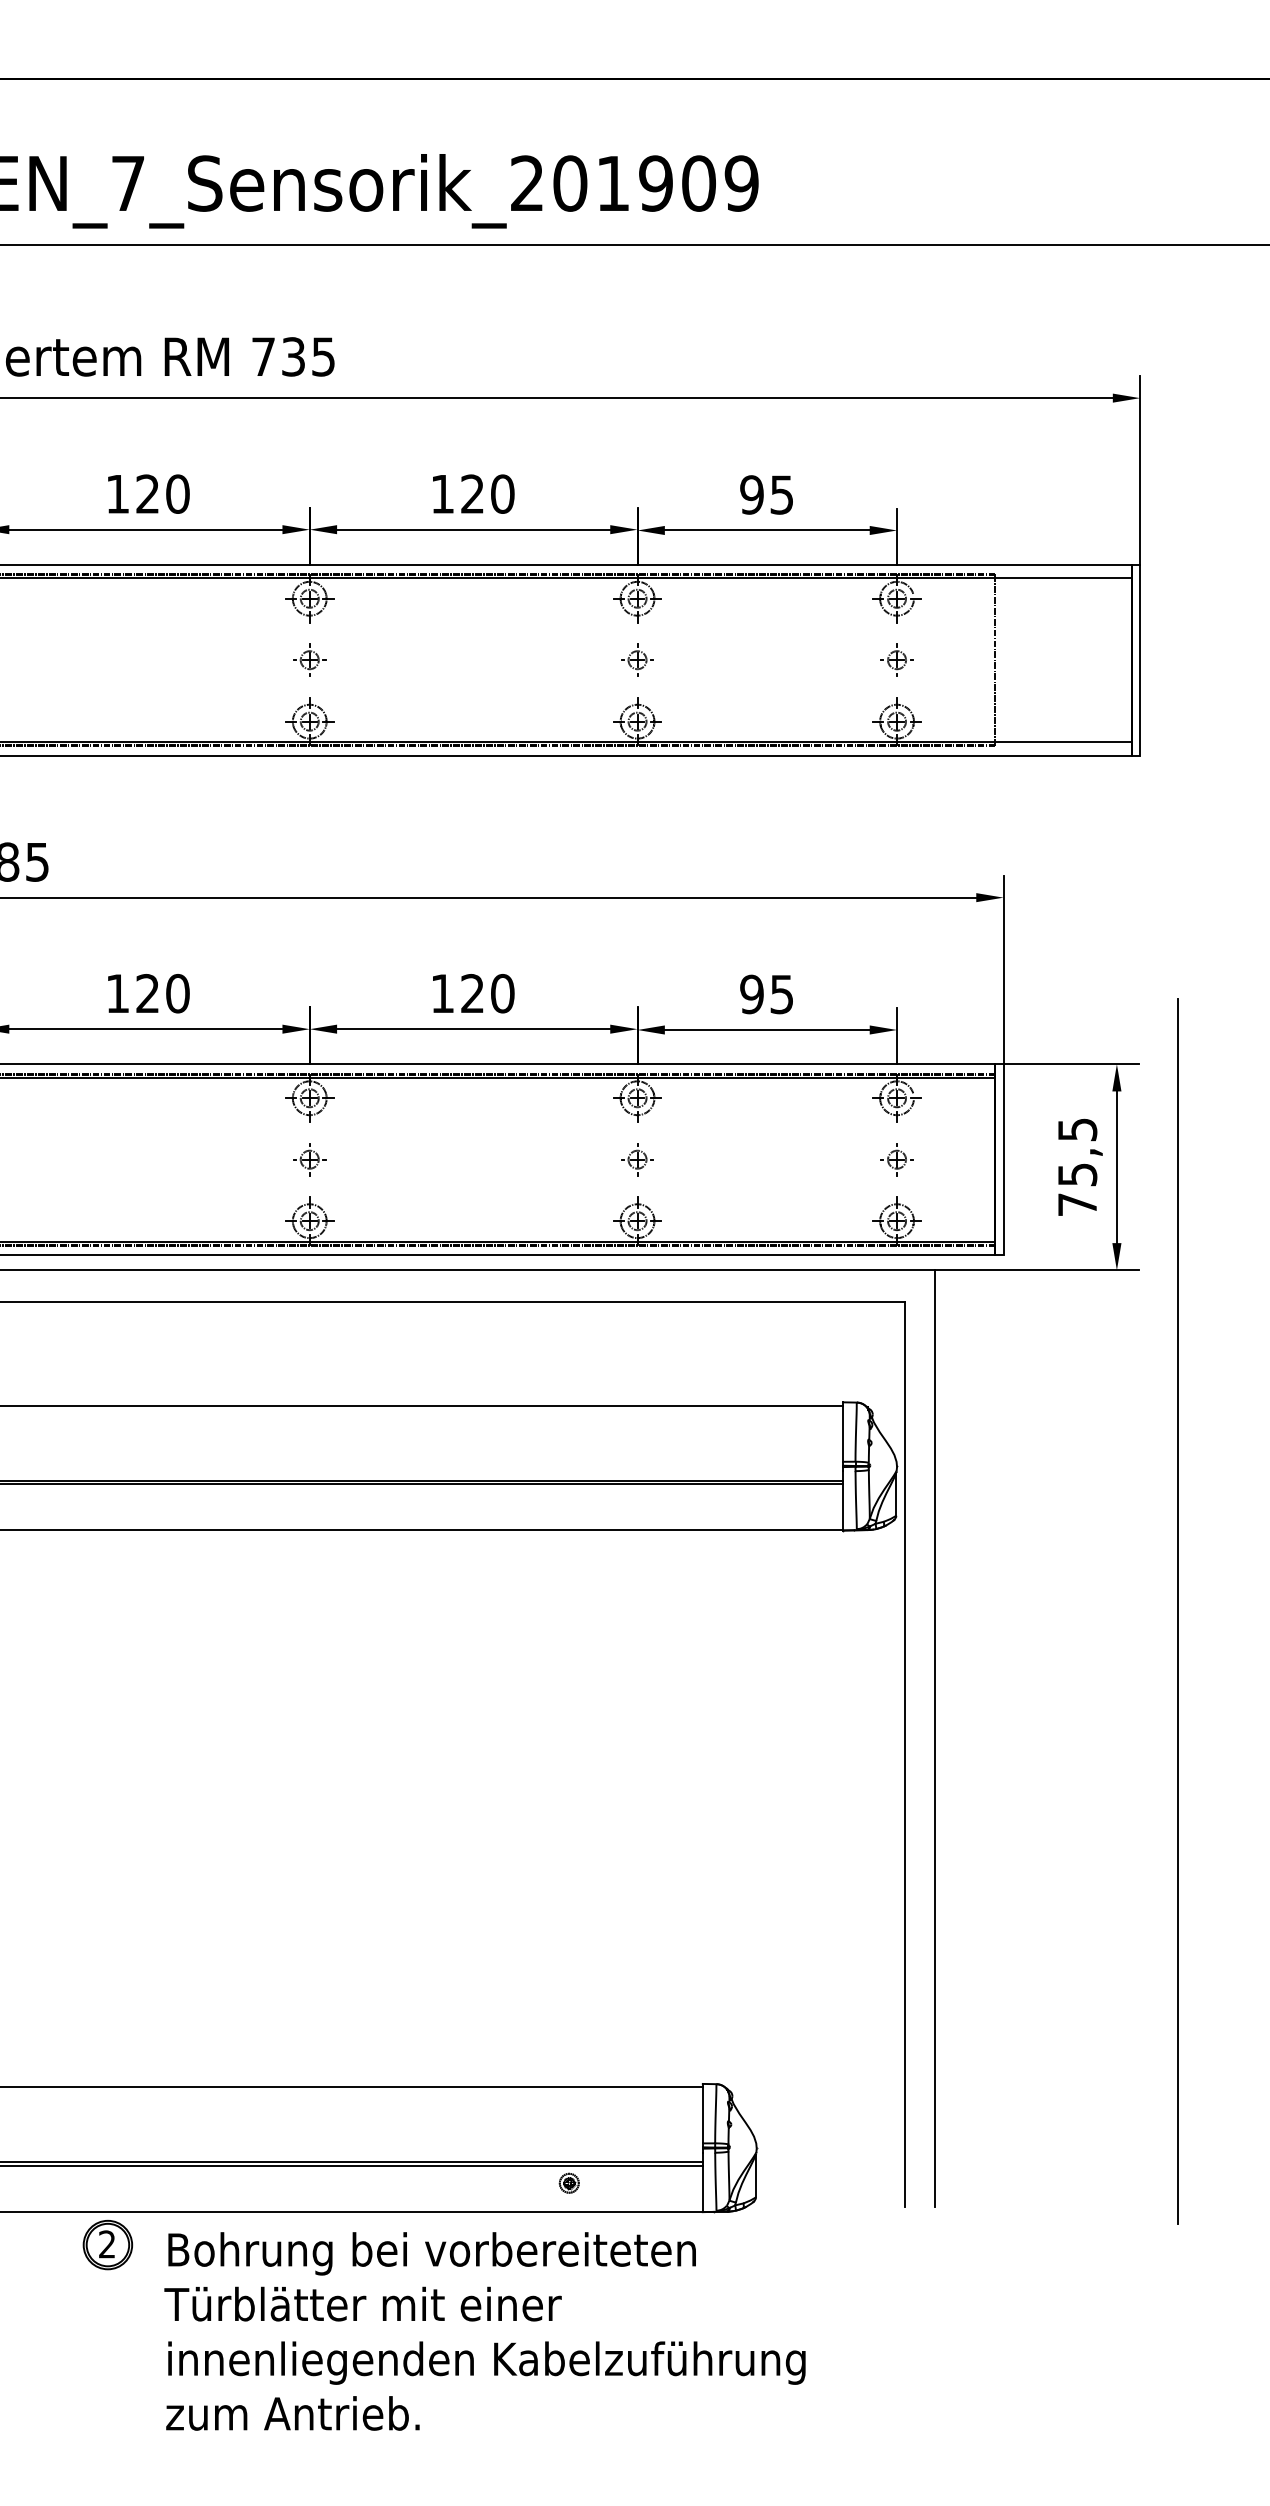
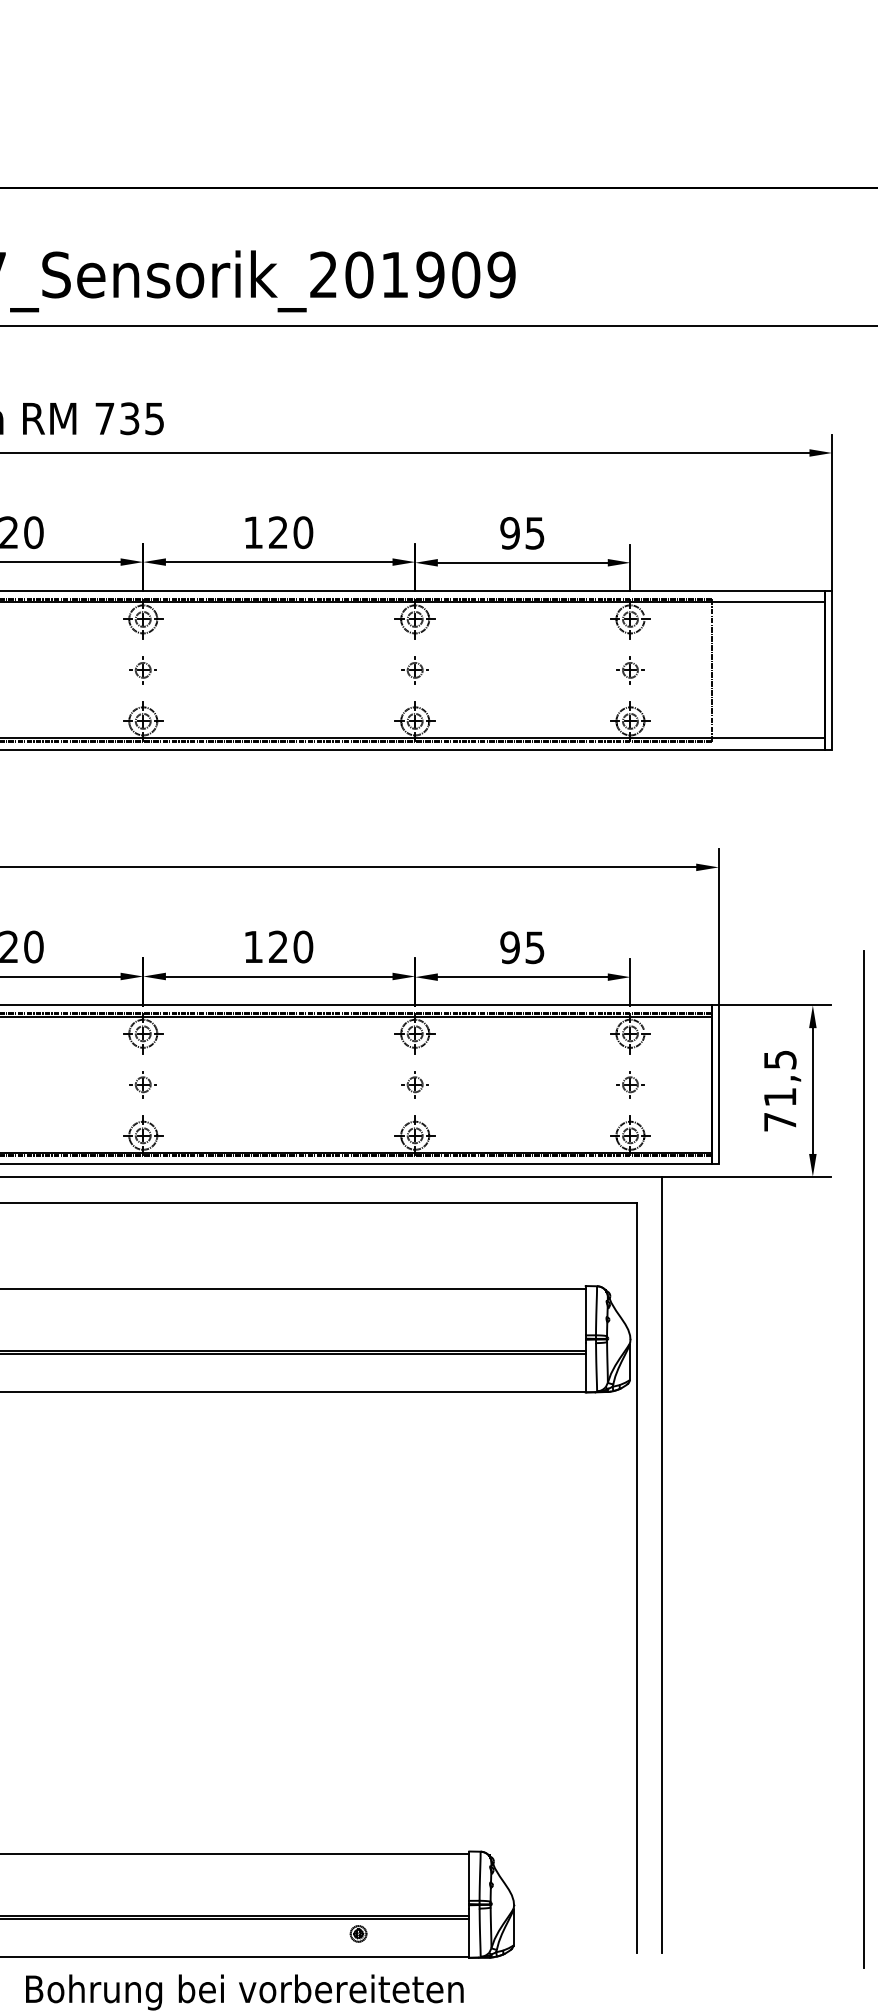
text: (1077, 1174) -> (780, 1097), 75,5 -> 71,5

